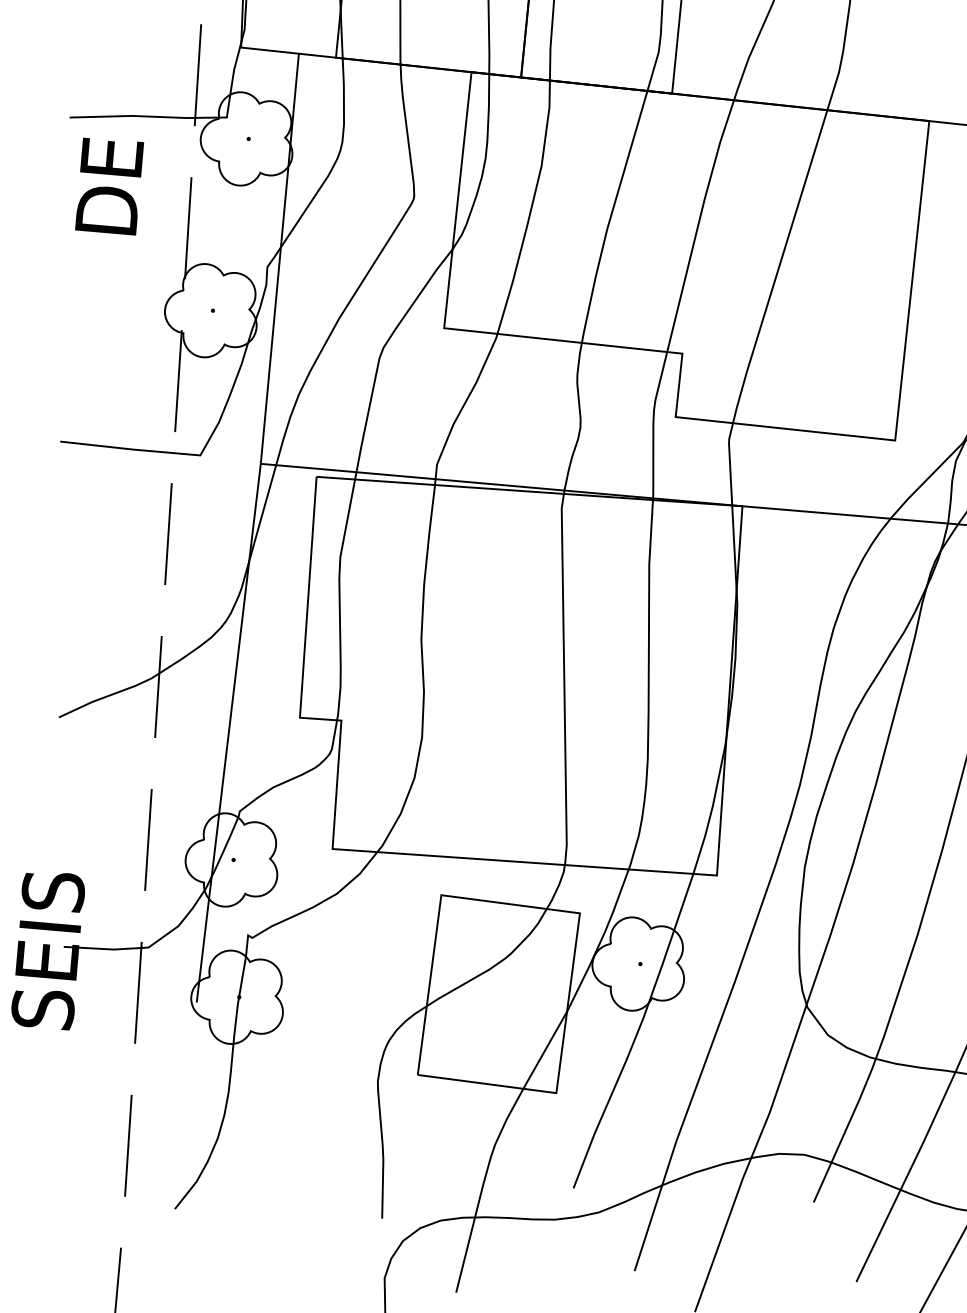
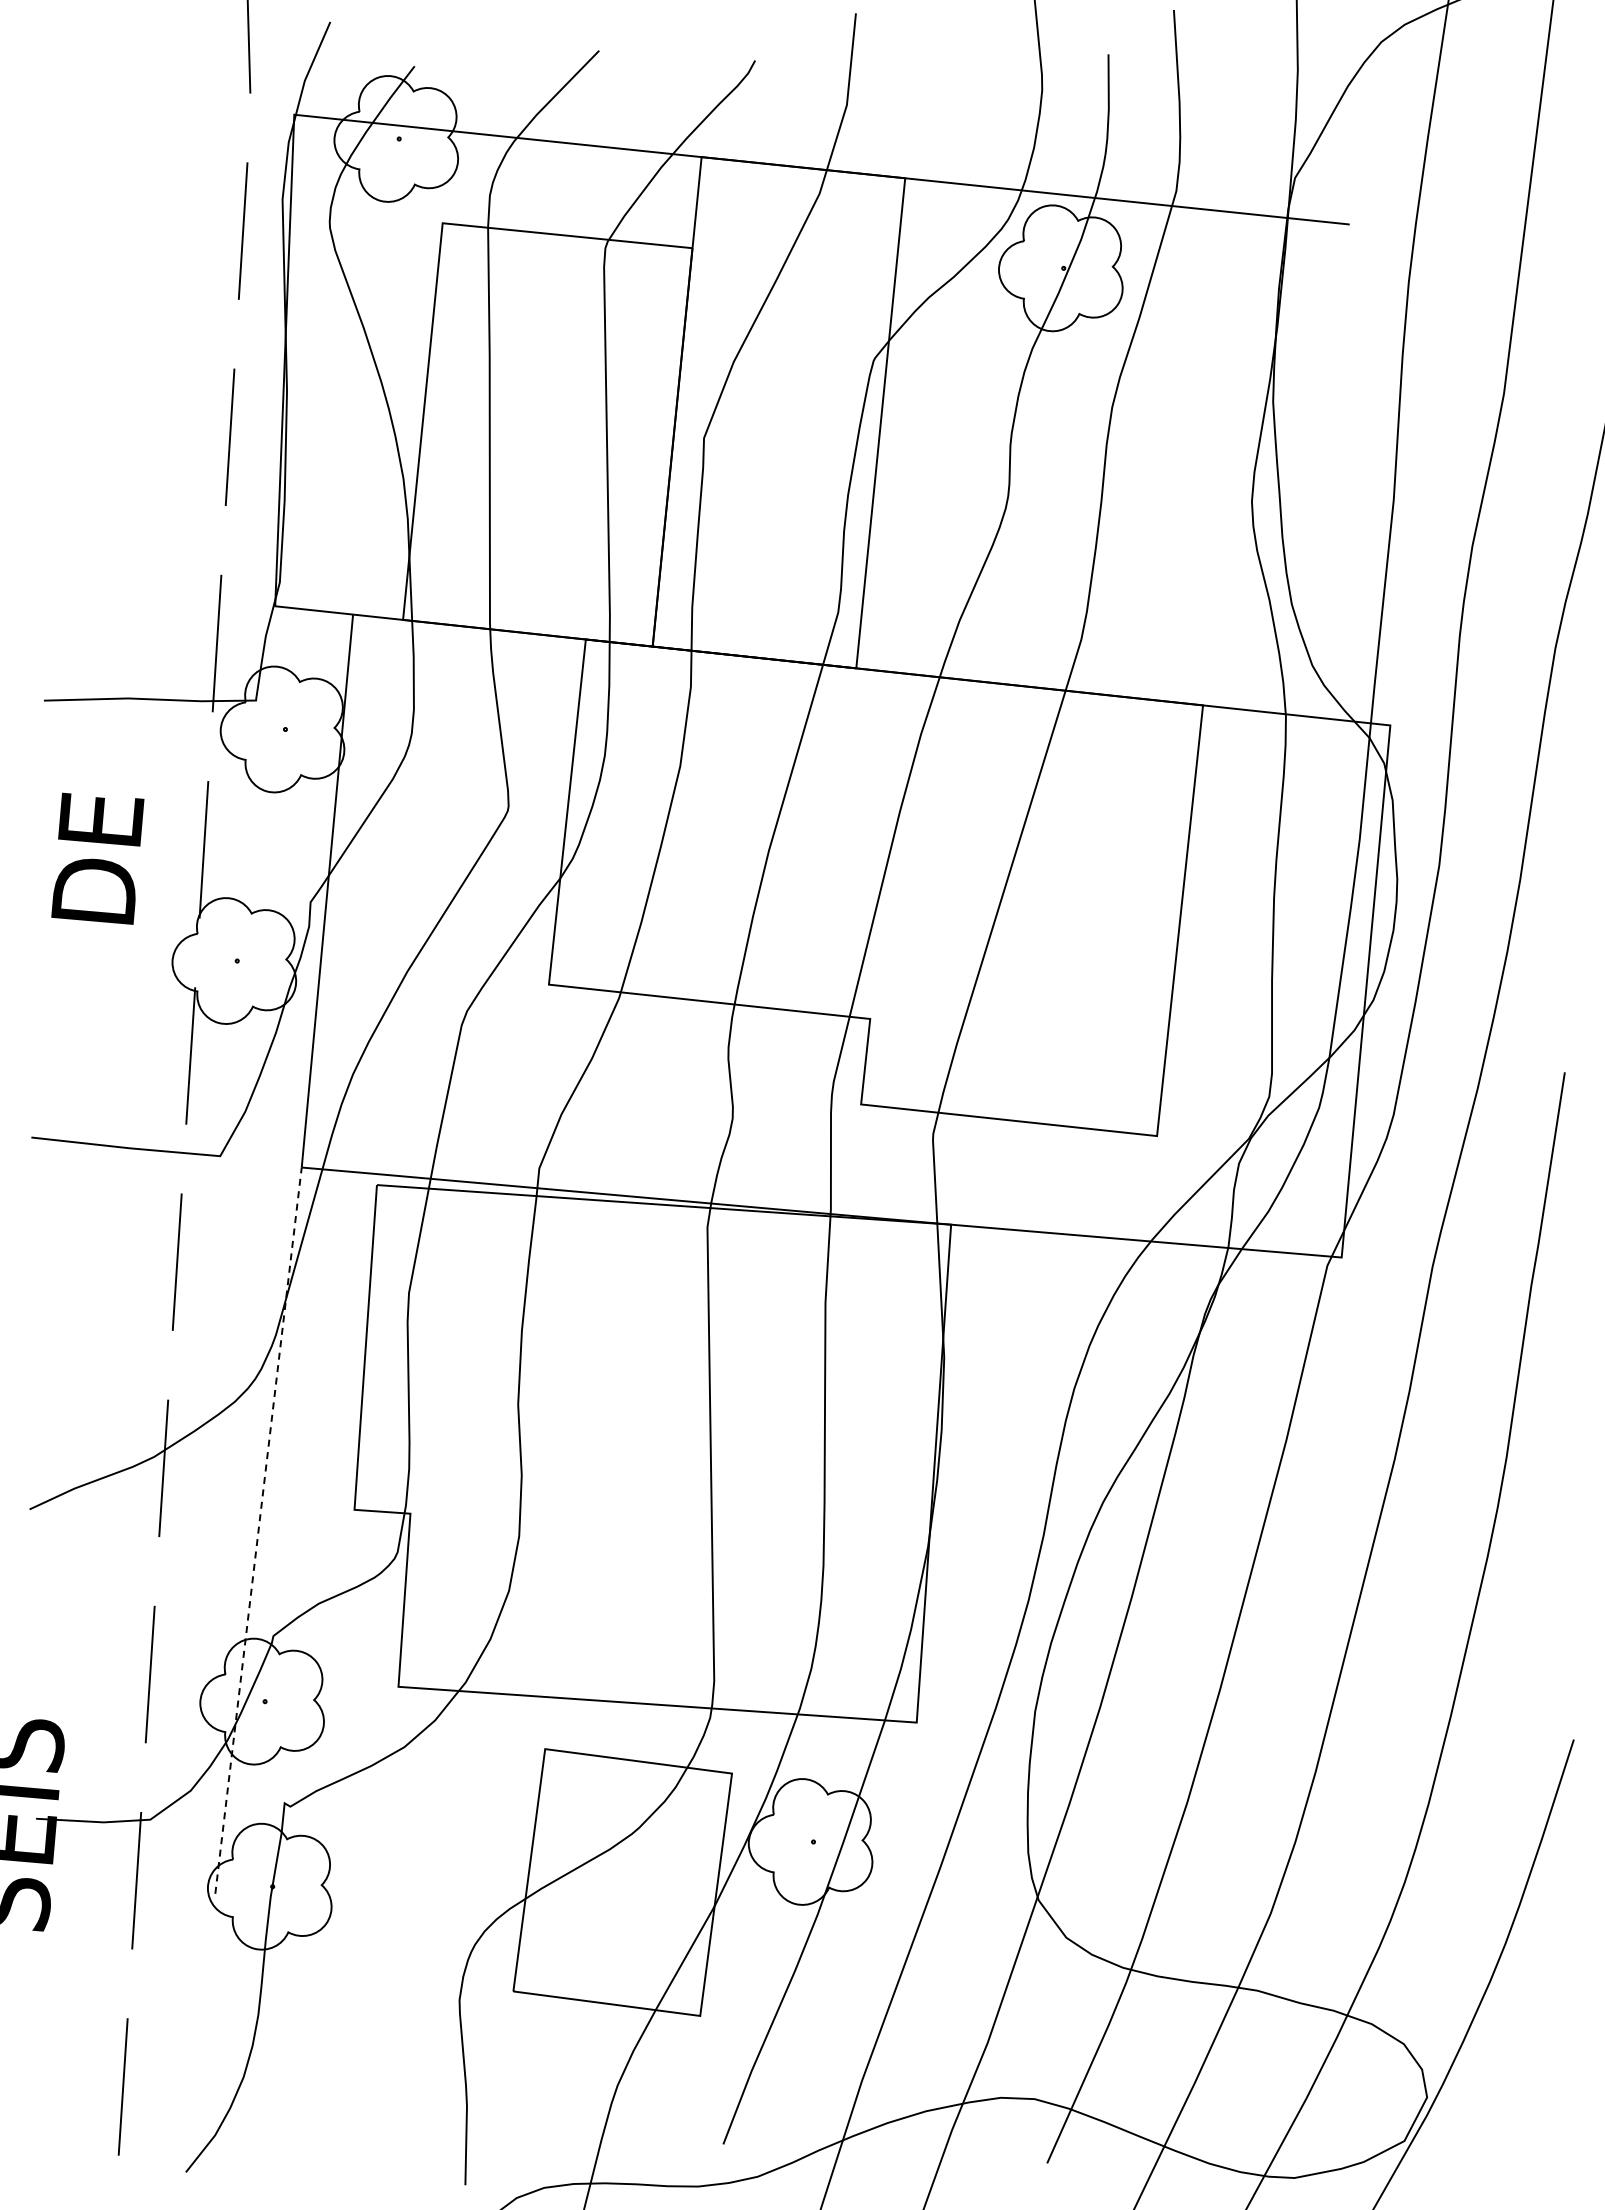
text: (109, 186) -> (97, 858), moved
line: (228, 733) -> (258, 1530), solid -> dashed

